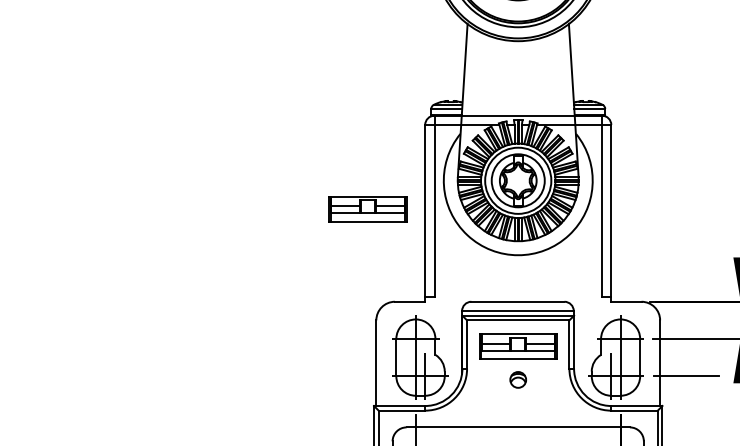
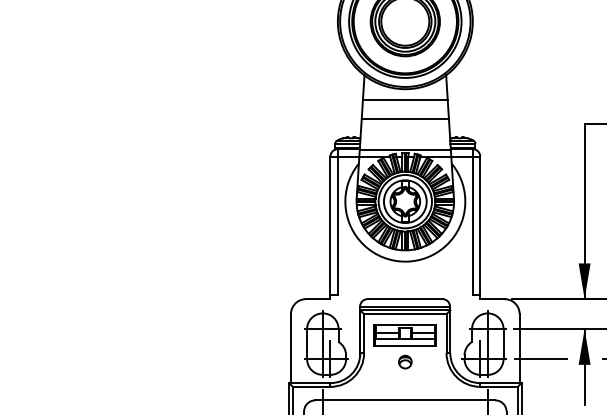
line: (517, 55) -> (404, 100), added
line: (517, 78) -> (404, 119), added
part: (367, 209) -> (283, 224), removed

